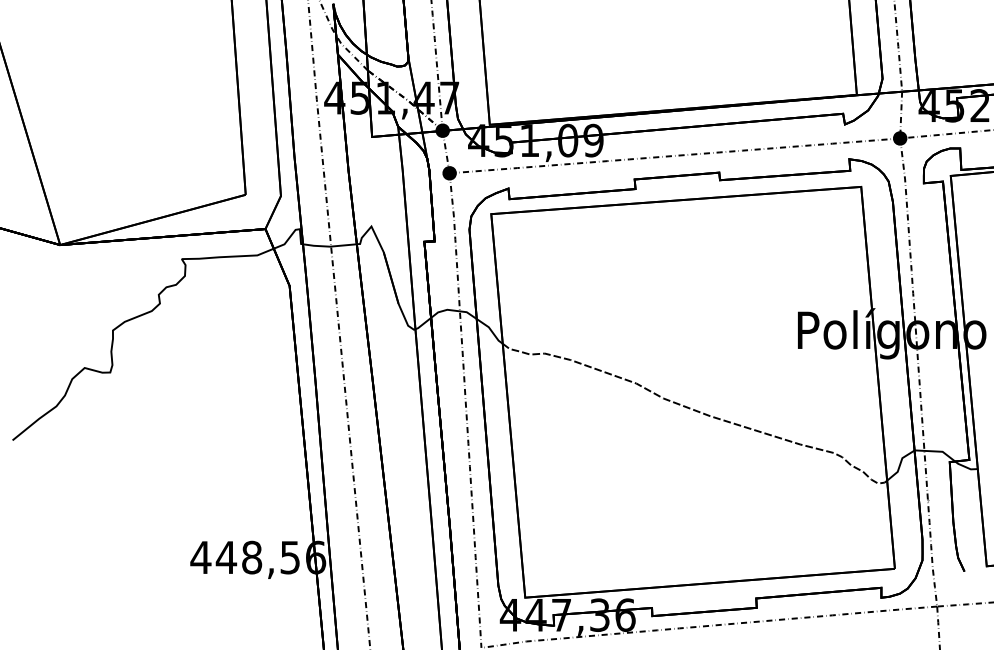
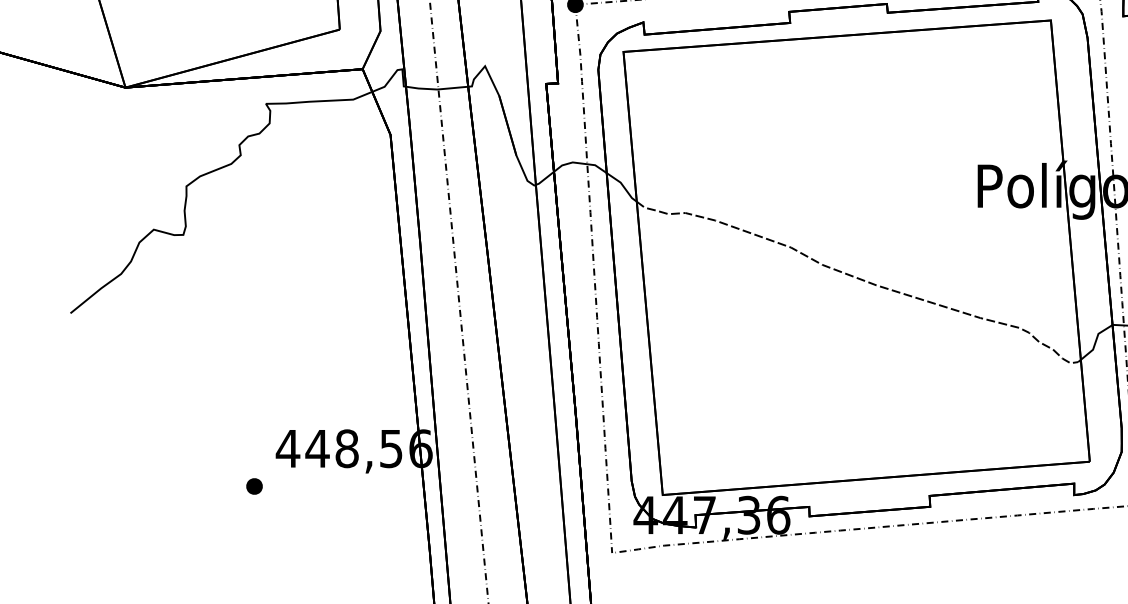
part: (171, 590) -> (254, 486), added

